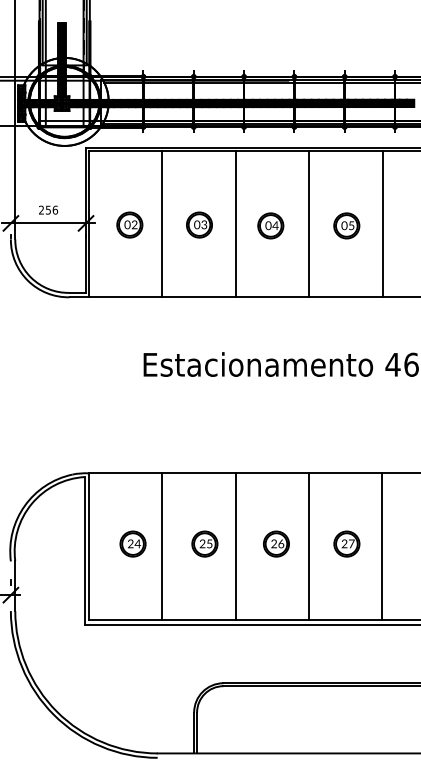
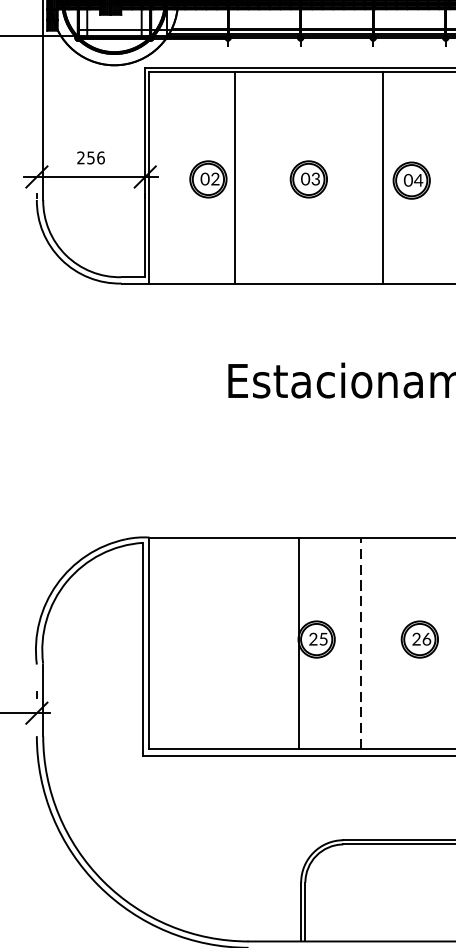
line: (162, 223) -> (235, 177), moved
line: (235, 223) -> (382, 177), moved
part: (132, 543) -> (212, 638), removed
line: (162, 546) -> (298, 643), moved
line: (235, 546) -> (360, 643), solid -> dashed

